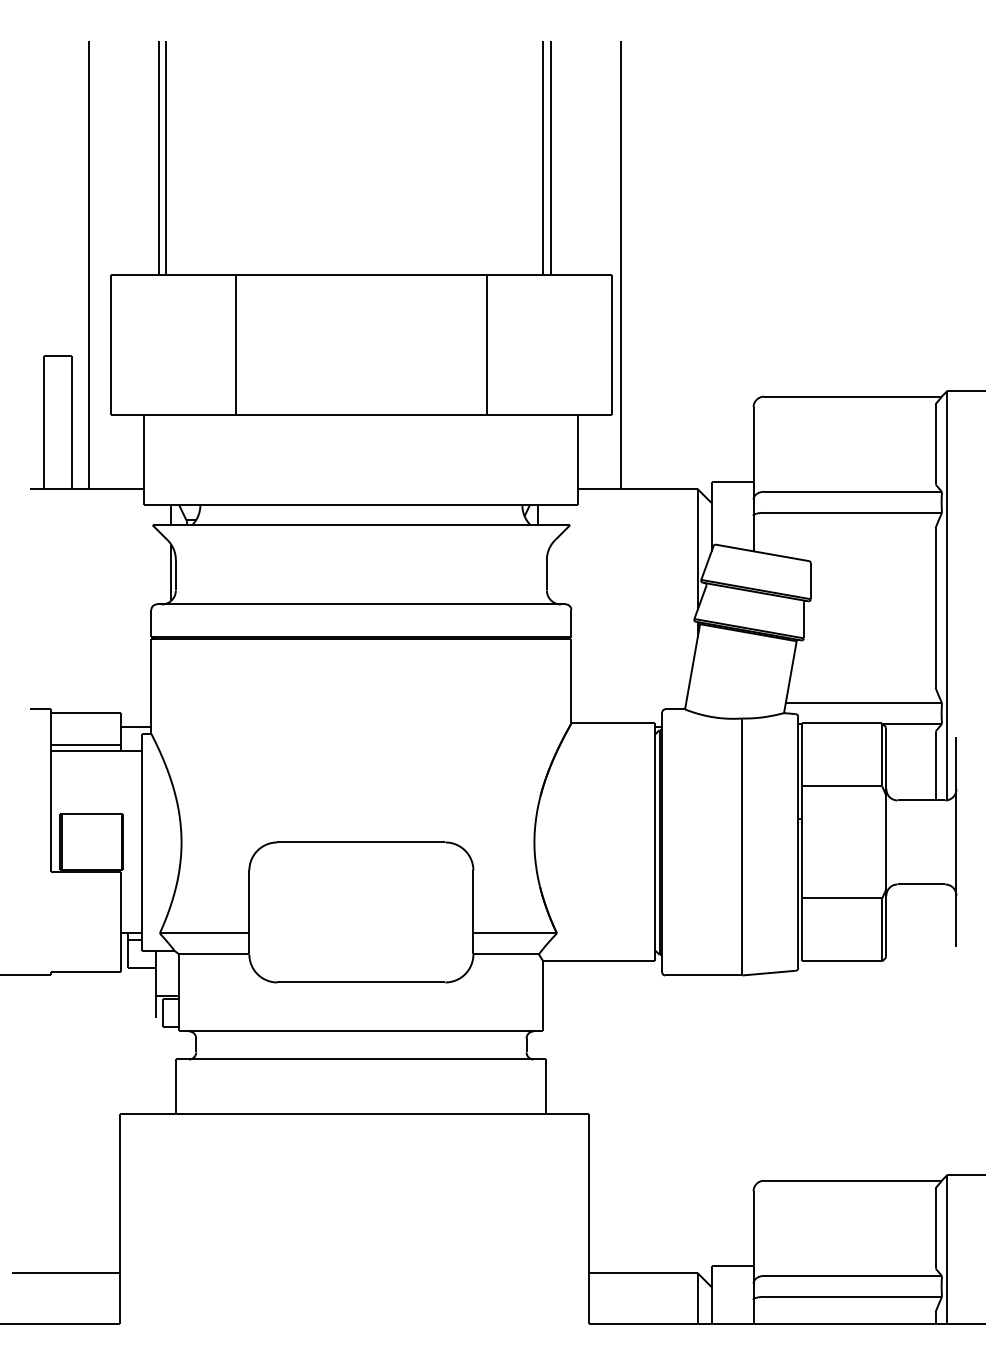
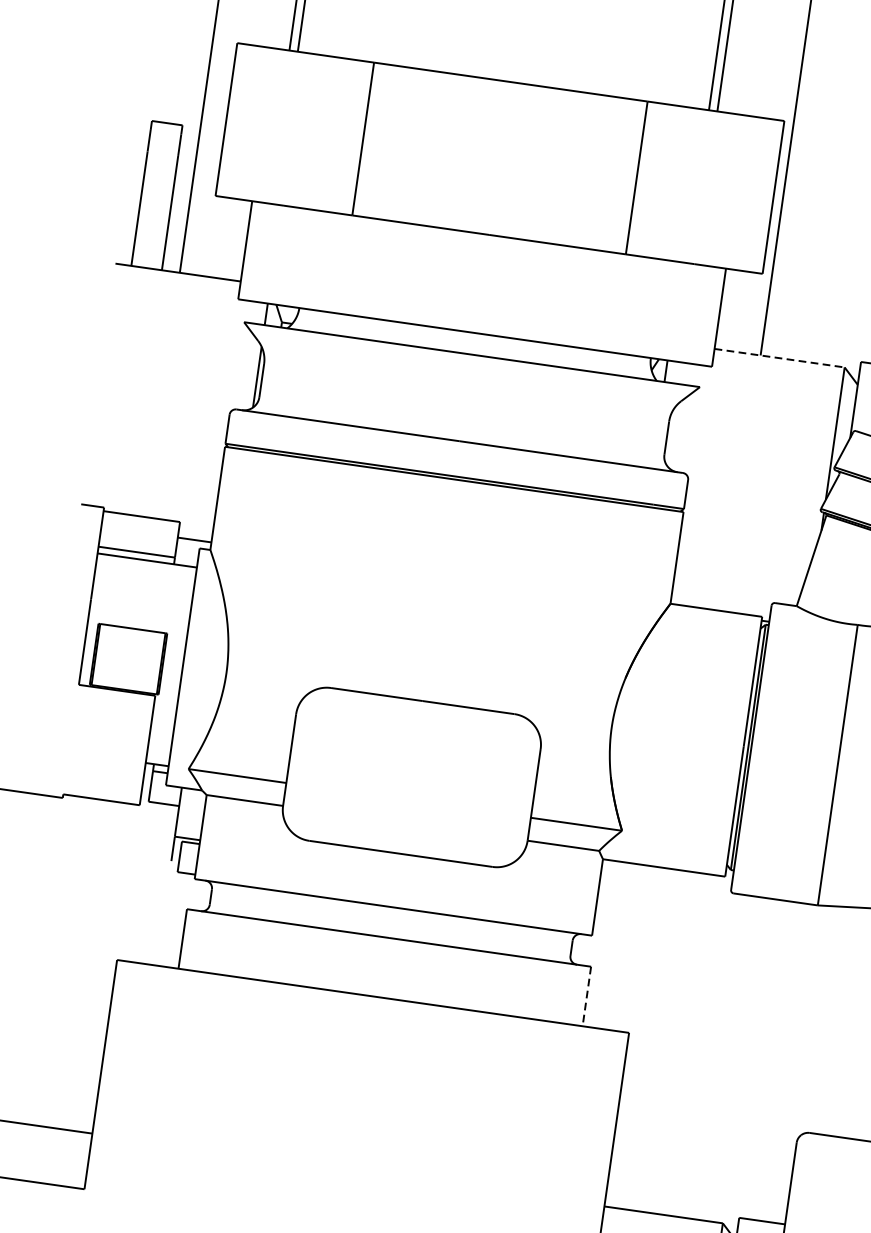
line: (638, 488) -> (780, 357), solid -> dashed
line: (546, 1087) -> (586, 997), solid -> dashed

